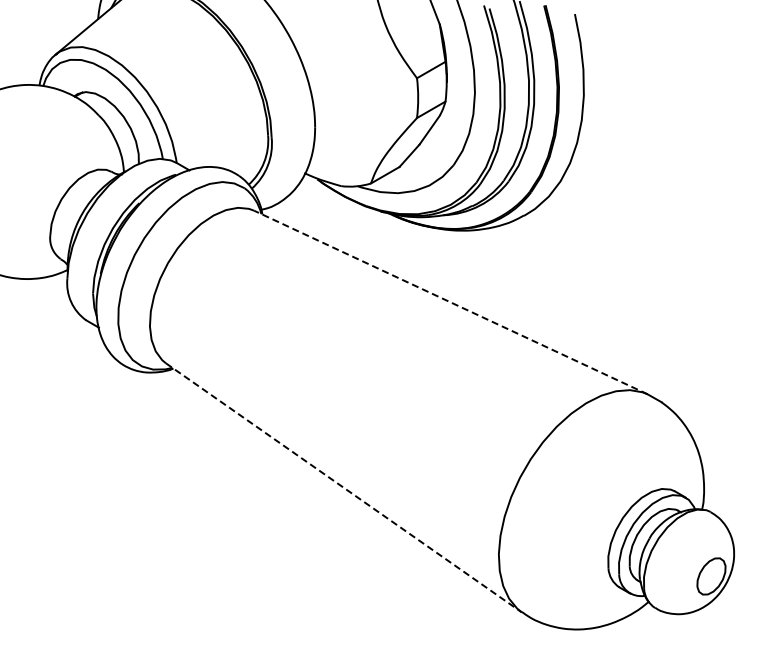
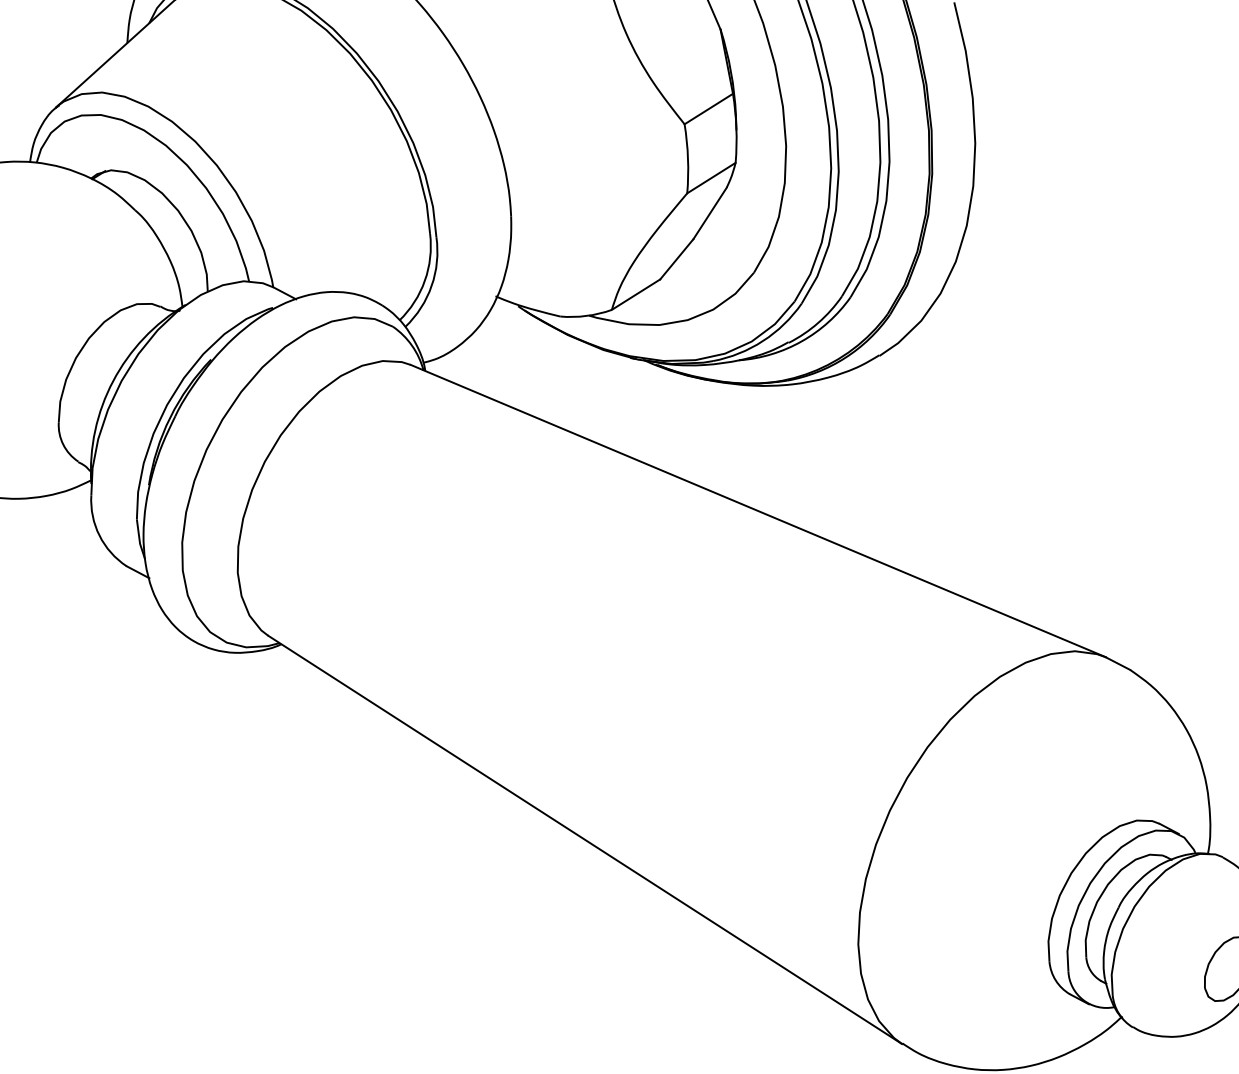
line: (450, 302) -> (757, 511), dashed -> solid
line: (344, 488) -> (586, 840), dashed -> solid

